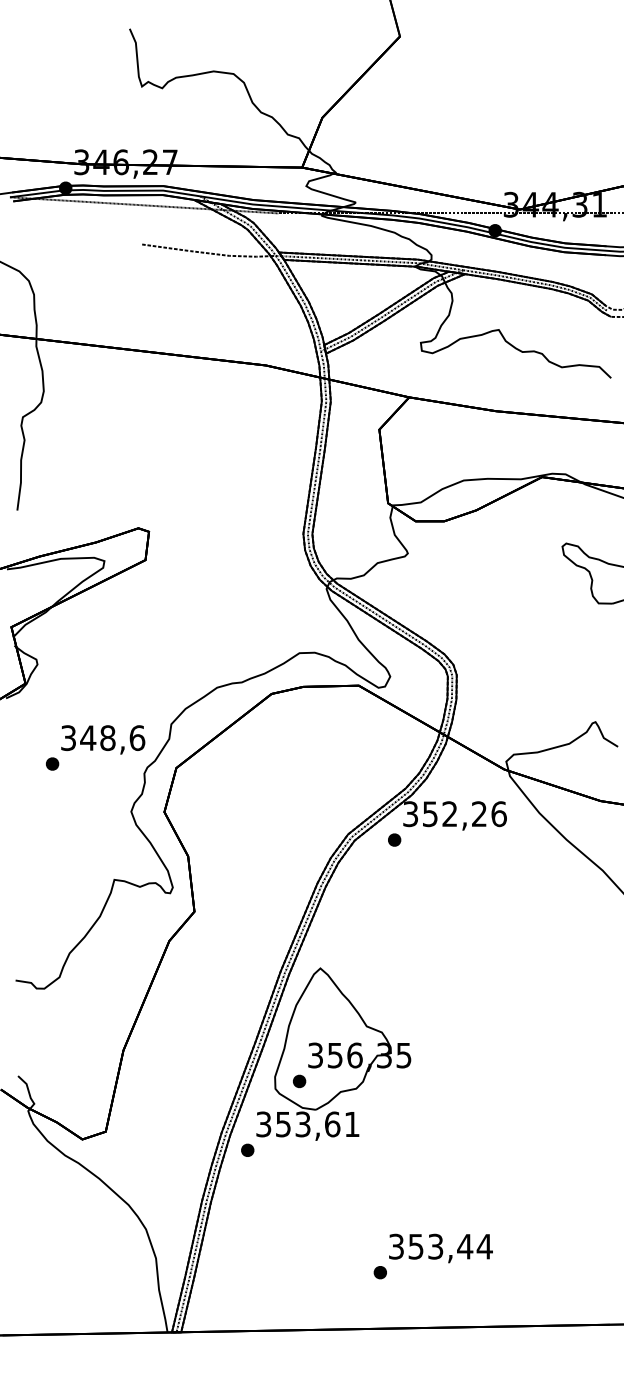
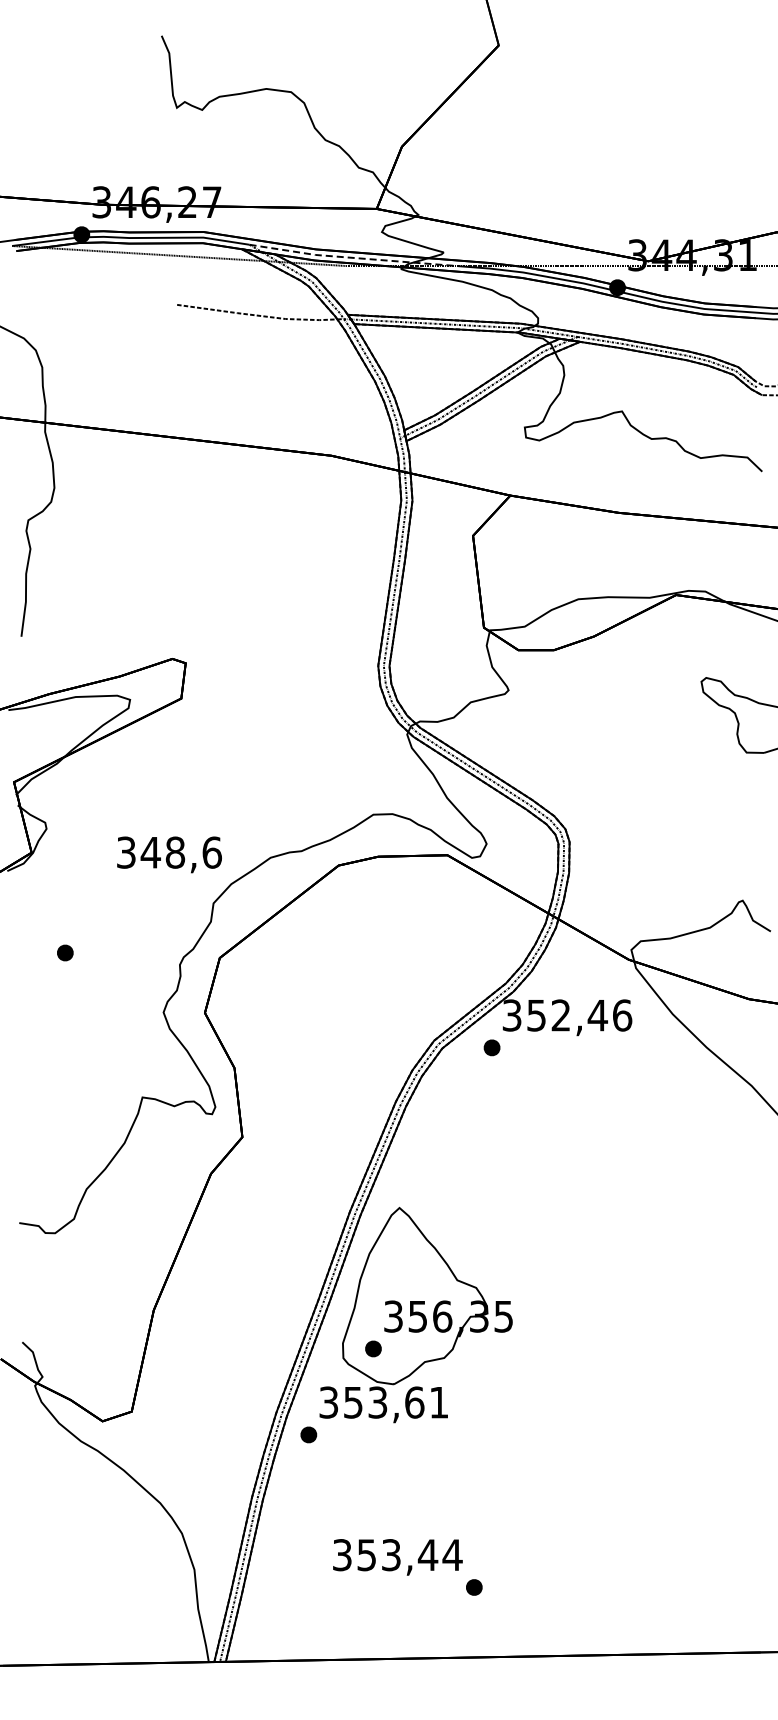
line: (283, 206) -> (353, 257), solid -> dashed
text: (103, 739) -> (169, 854), moved
text: (479, 814) -> (597, 1015), 352,26 -> 352,46
text: (440, 1248) -> (397, 1557), moved

